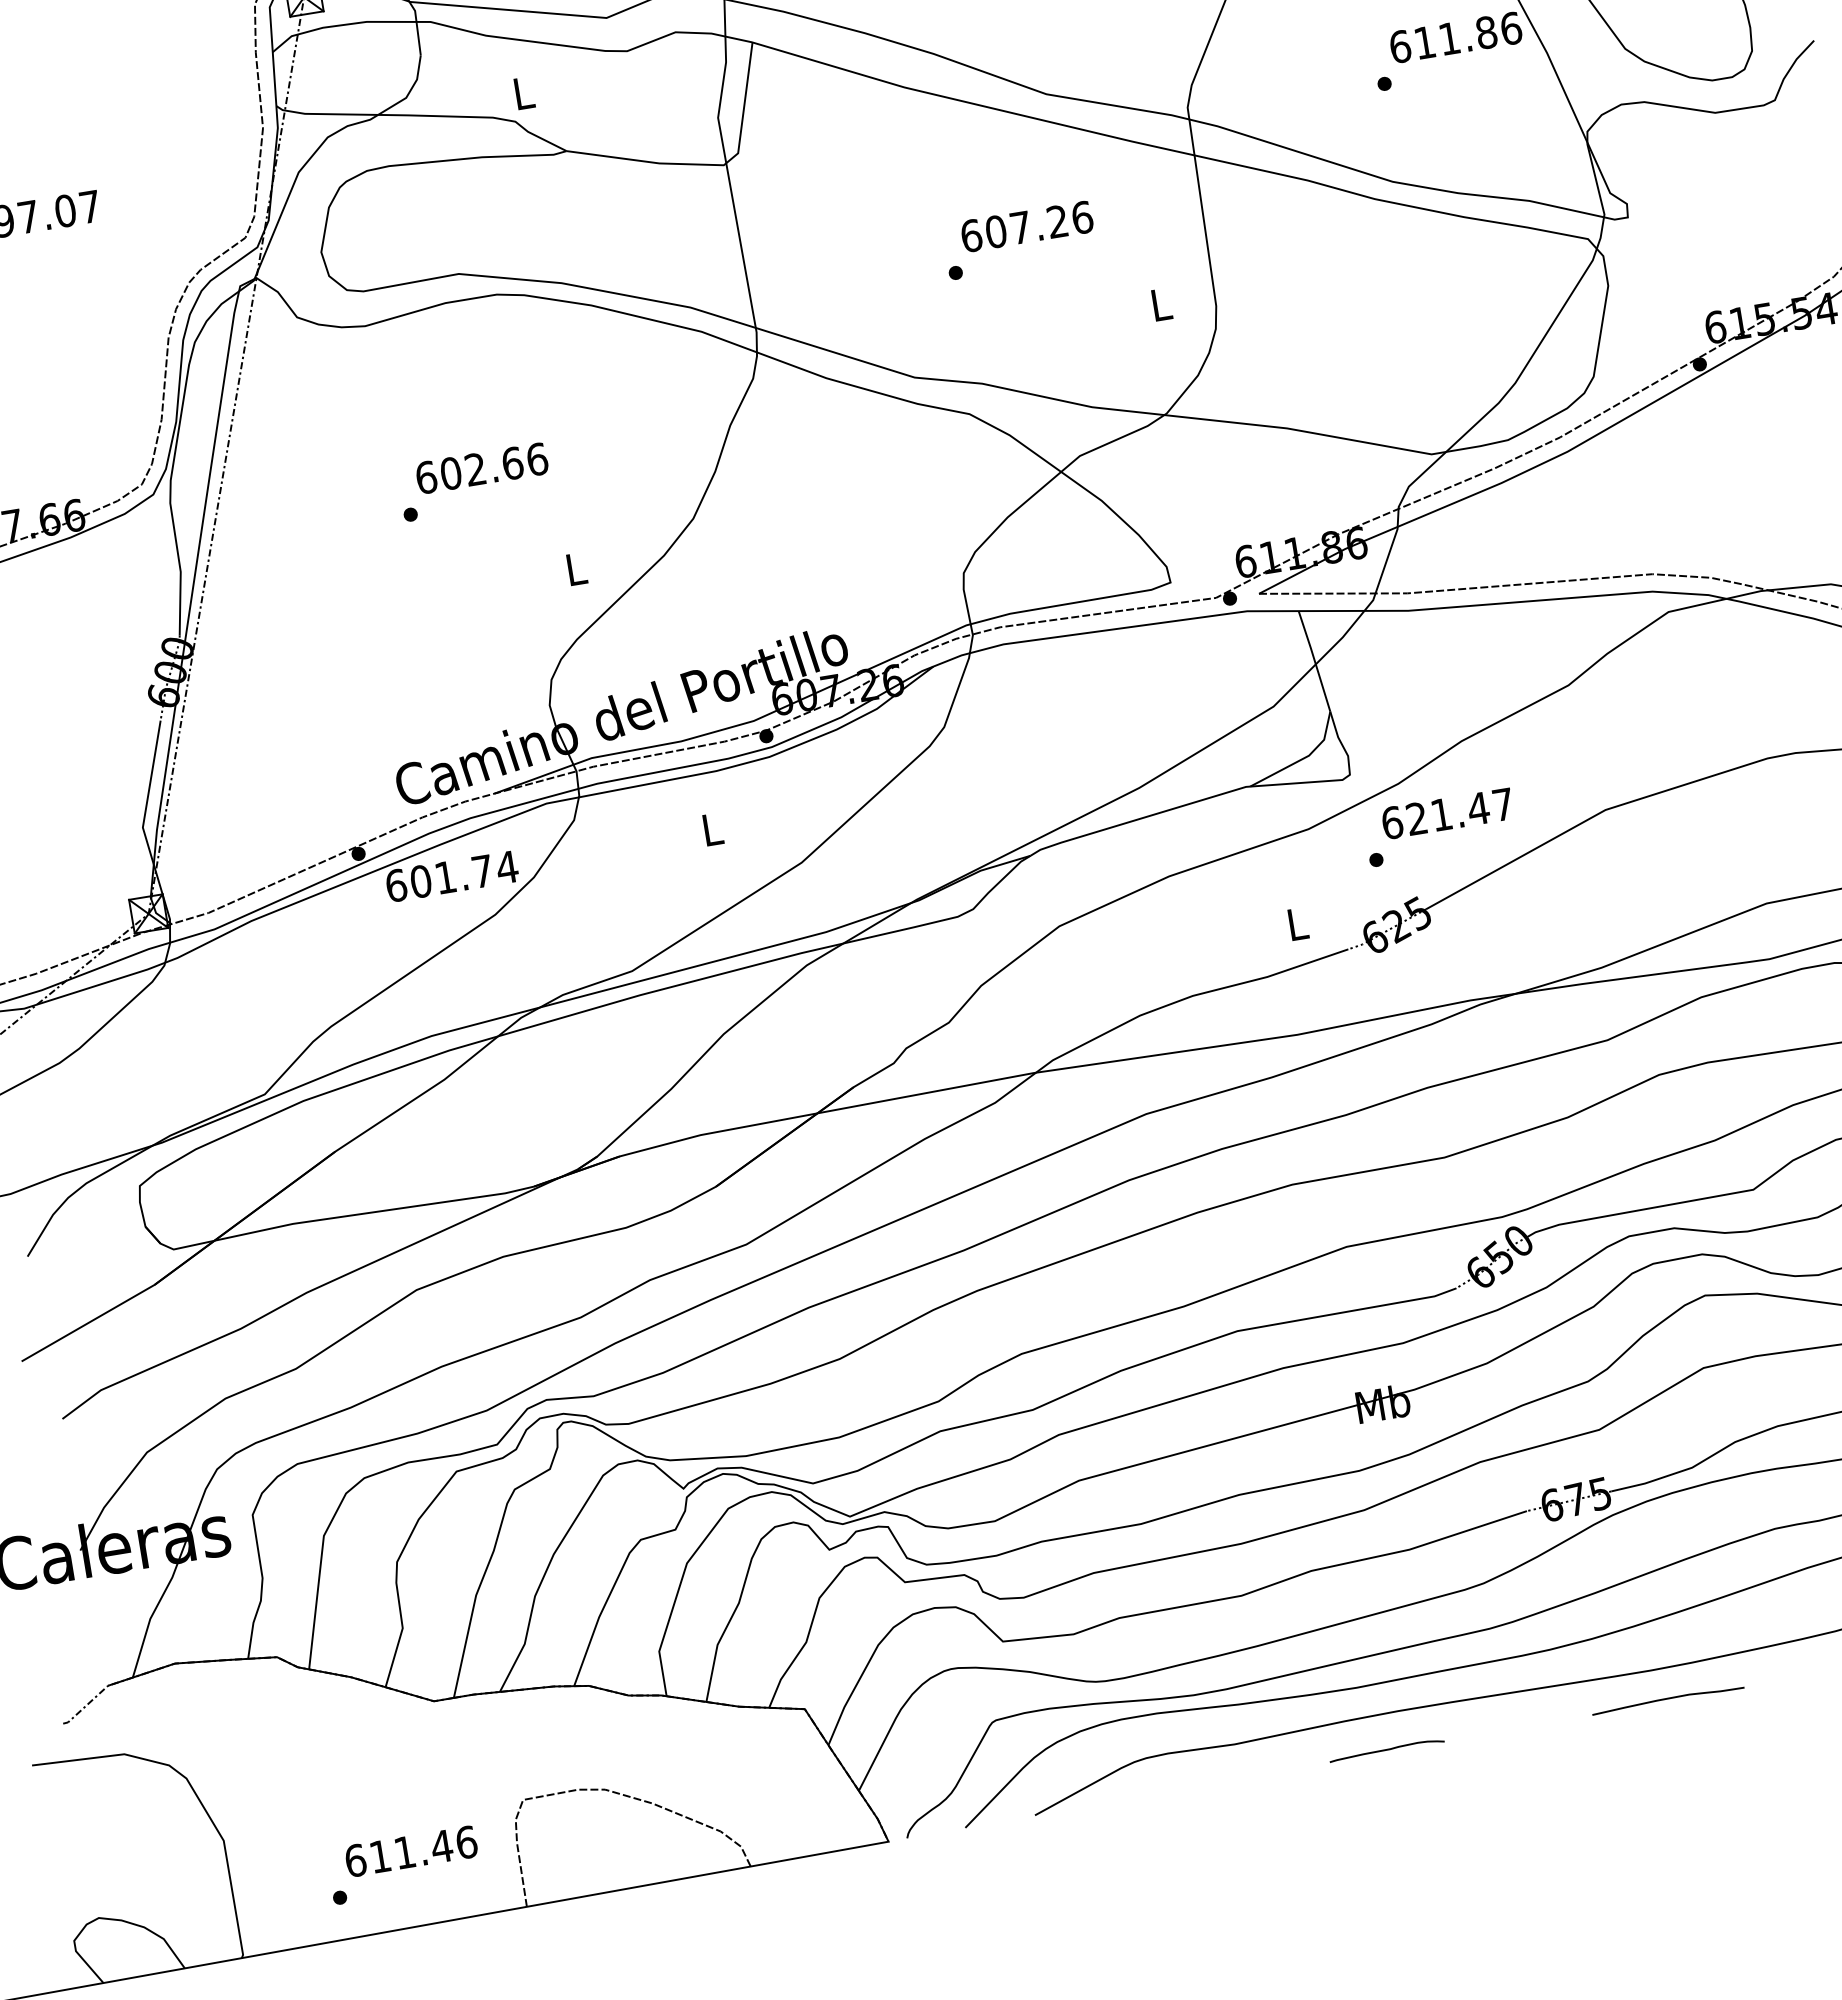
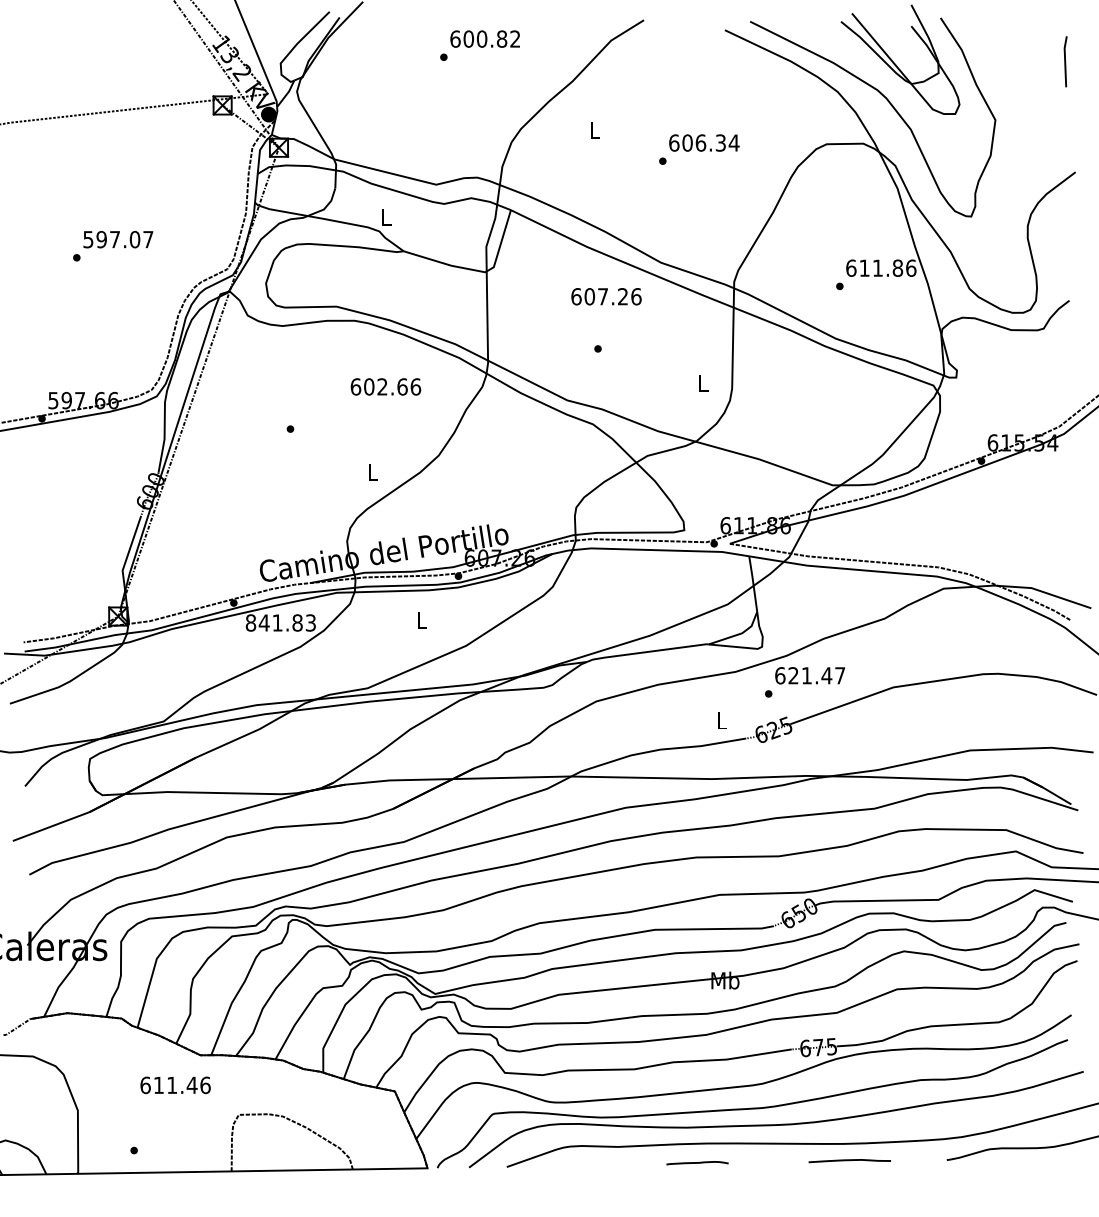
text: (1027, 226) -> (606, 296), moved
text: (481, 467) -> (385, 386), moved
text: (450, 875) -> (280, 622), 601.74 -> 841.83
text: (411, 1851) -> (175, 1085), moved

